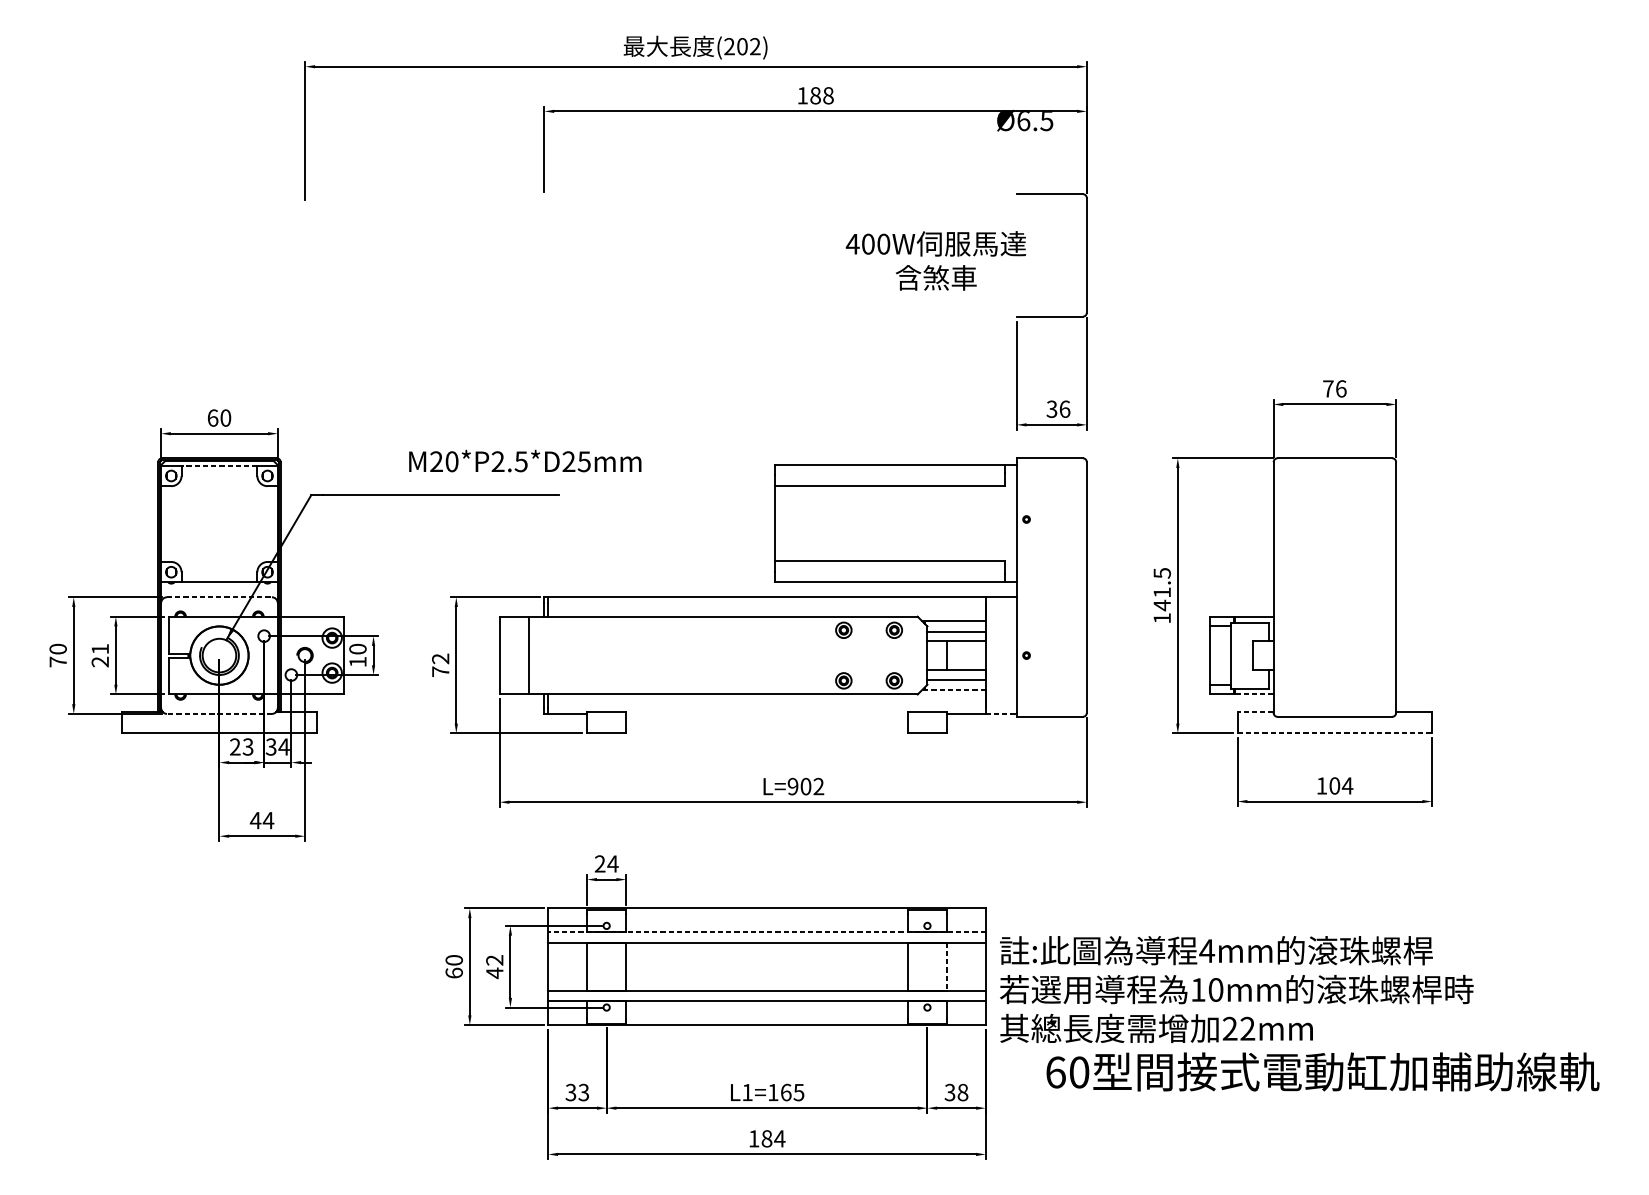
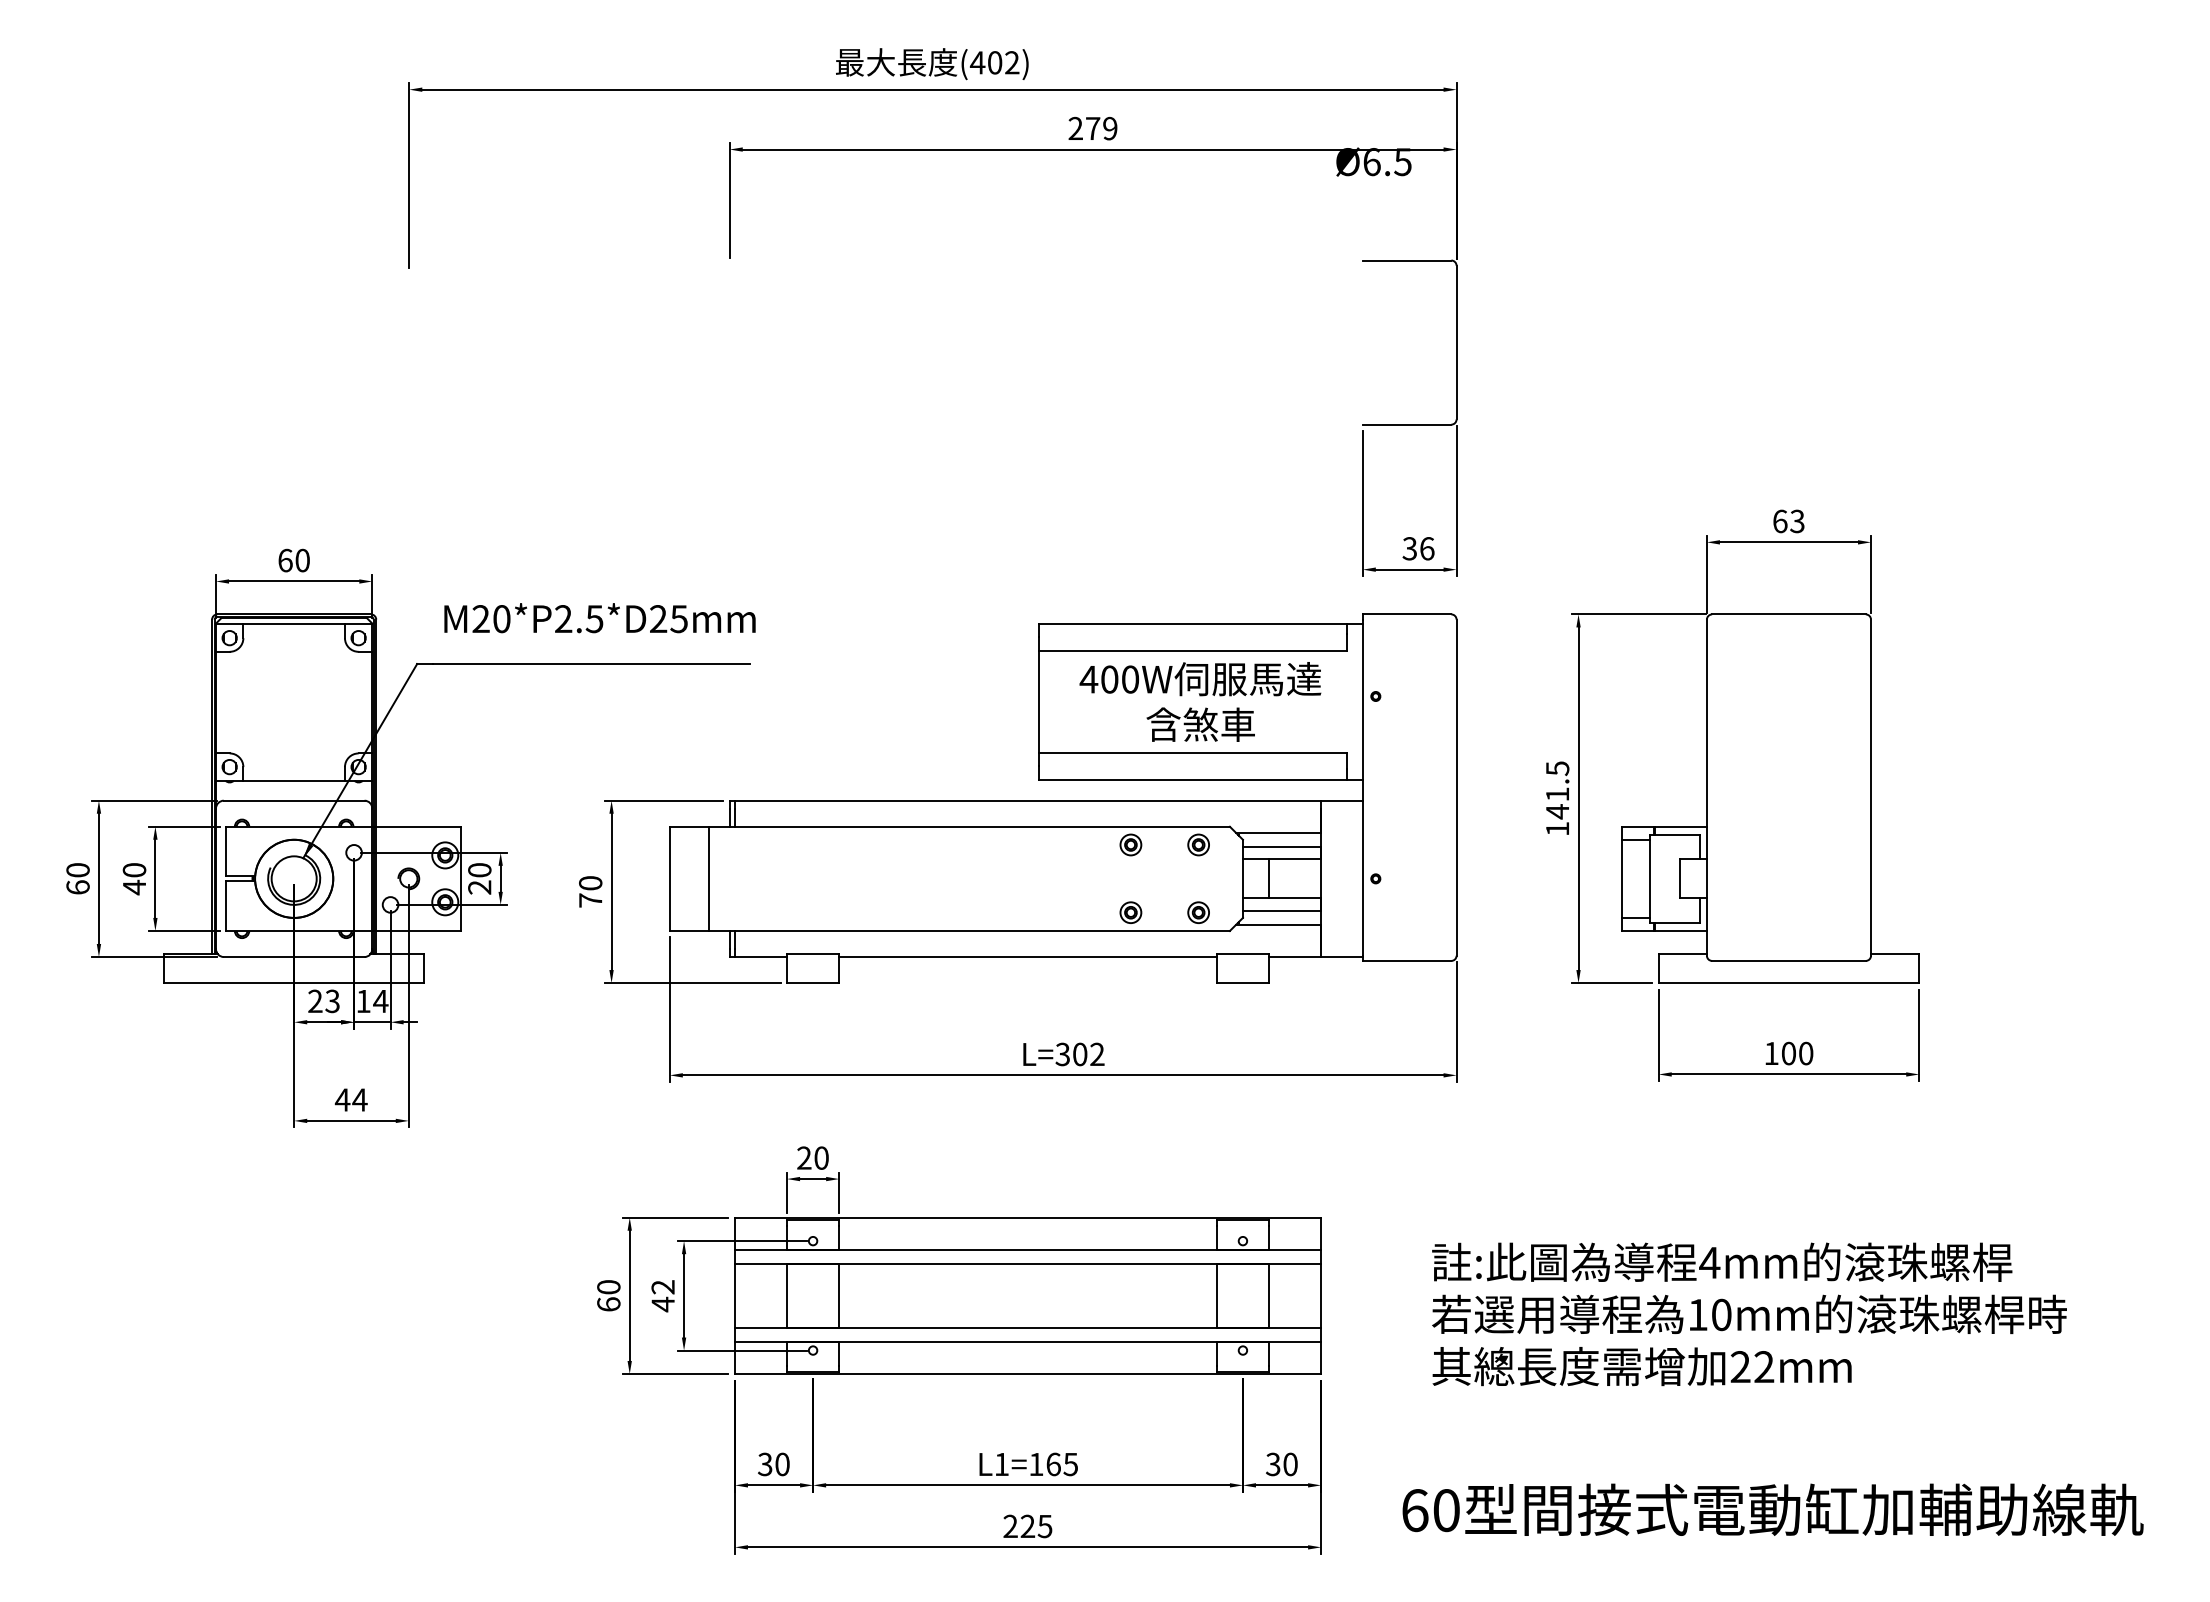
text: (729, 46) -> (977, 62), (202) -> (402)
text: (815, 95) -> (1092, 128), 188 -> 279
text: (936, 260) -> (1200, 701), moved
text: (1334, 388) -> (1788, 521), 76 -> 63
text: (524, 461) -> (599, 618), moved
line: (219, 465) -> (294, 624), dashed -> solid
line: (219, 597) -> (294, 800), dashed -> solid
text: (100, 656) -> (134, 879), 21 -> 40
text: (440, 659) -> (590, 883), 72 -> 70
text: (57, 662) -> (77, 887), 70 -> 60
text: (357, 662) -> (479, 887), 10 -> 20
line: (953, 689) -> (1278, 924), dashed -> solid
line: (1253, 694) -> (1680, 930), dashed -> solid
line: (1255, 712) -> (1682, 954), dashed -> solid
line: (218, 714) -> (293, 957), dashed -> solid
line: (766, 714) -> (1027, 957), added
line: (1000, 714) -> (1341, 957), dashed -> solid
line: (1335, 733) -> (1789, 983), dashed -> solid
text: (271, 747) -> (363, 1001), 34 -> 14
text: (1347, 785) -> (1805, 1053), 104 -> 100
text: (792, 786) -> (1062, 1054), L=902 -> L=302
text: (612, 863) -> (821, 1157), 24 -> 20
line: (766, 932) -> (1027, 1249), dashed -> solid
line: (947, 967) -> (1269, 1296), dashed -> solid
text: (1236, 989) -> (1749, 1314), moved
text: (1322, 1071) -> (1772, 1509), moved
text: (583, 1092) -> (782, 1464), 33 -> 30
text: (962, 1092) -> (1290, 1464), 38 -> 30
text: (766, 1138) -> (1027, 1526), 184 -> 225

